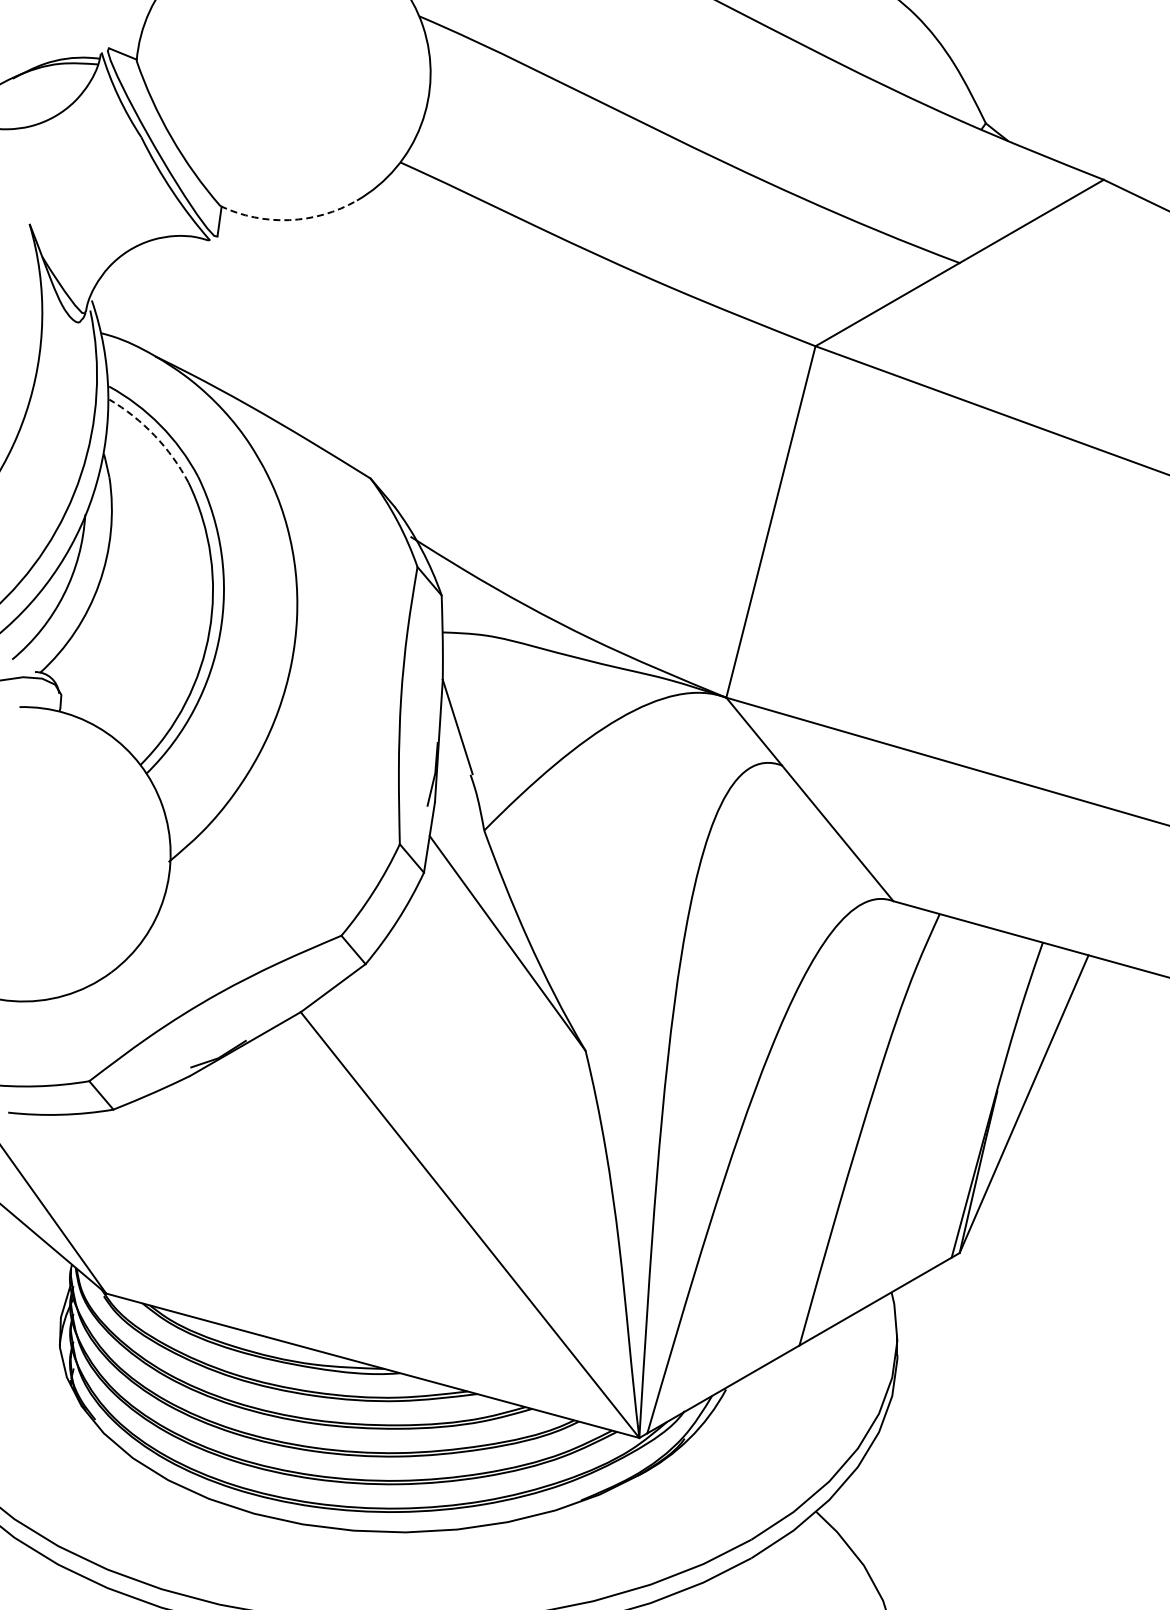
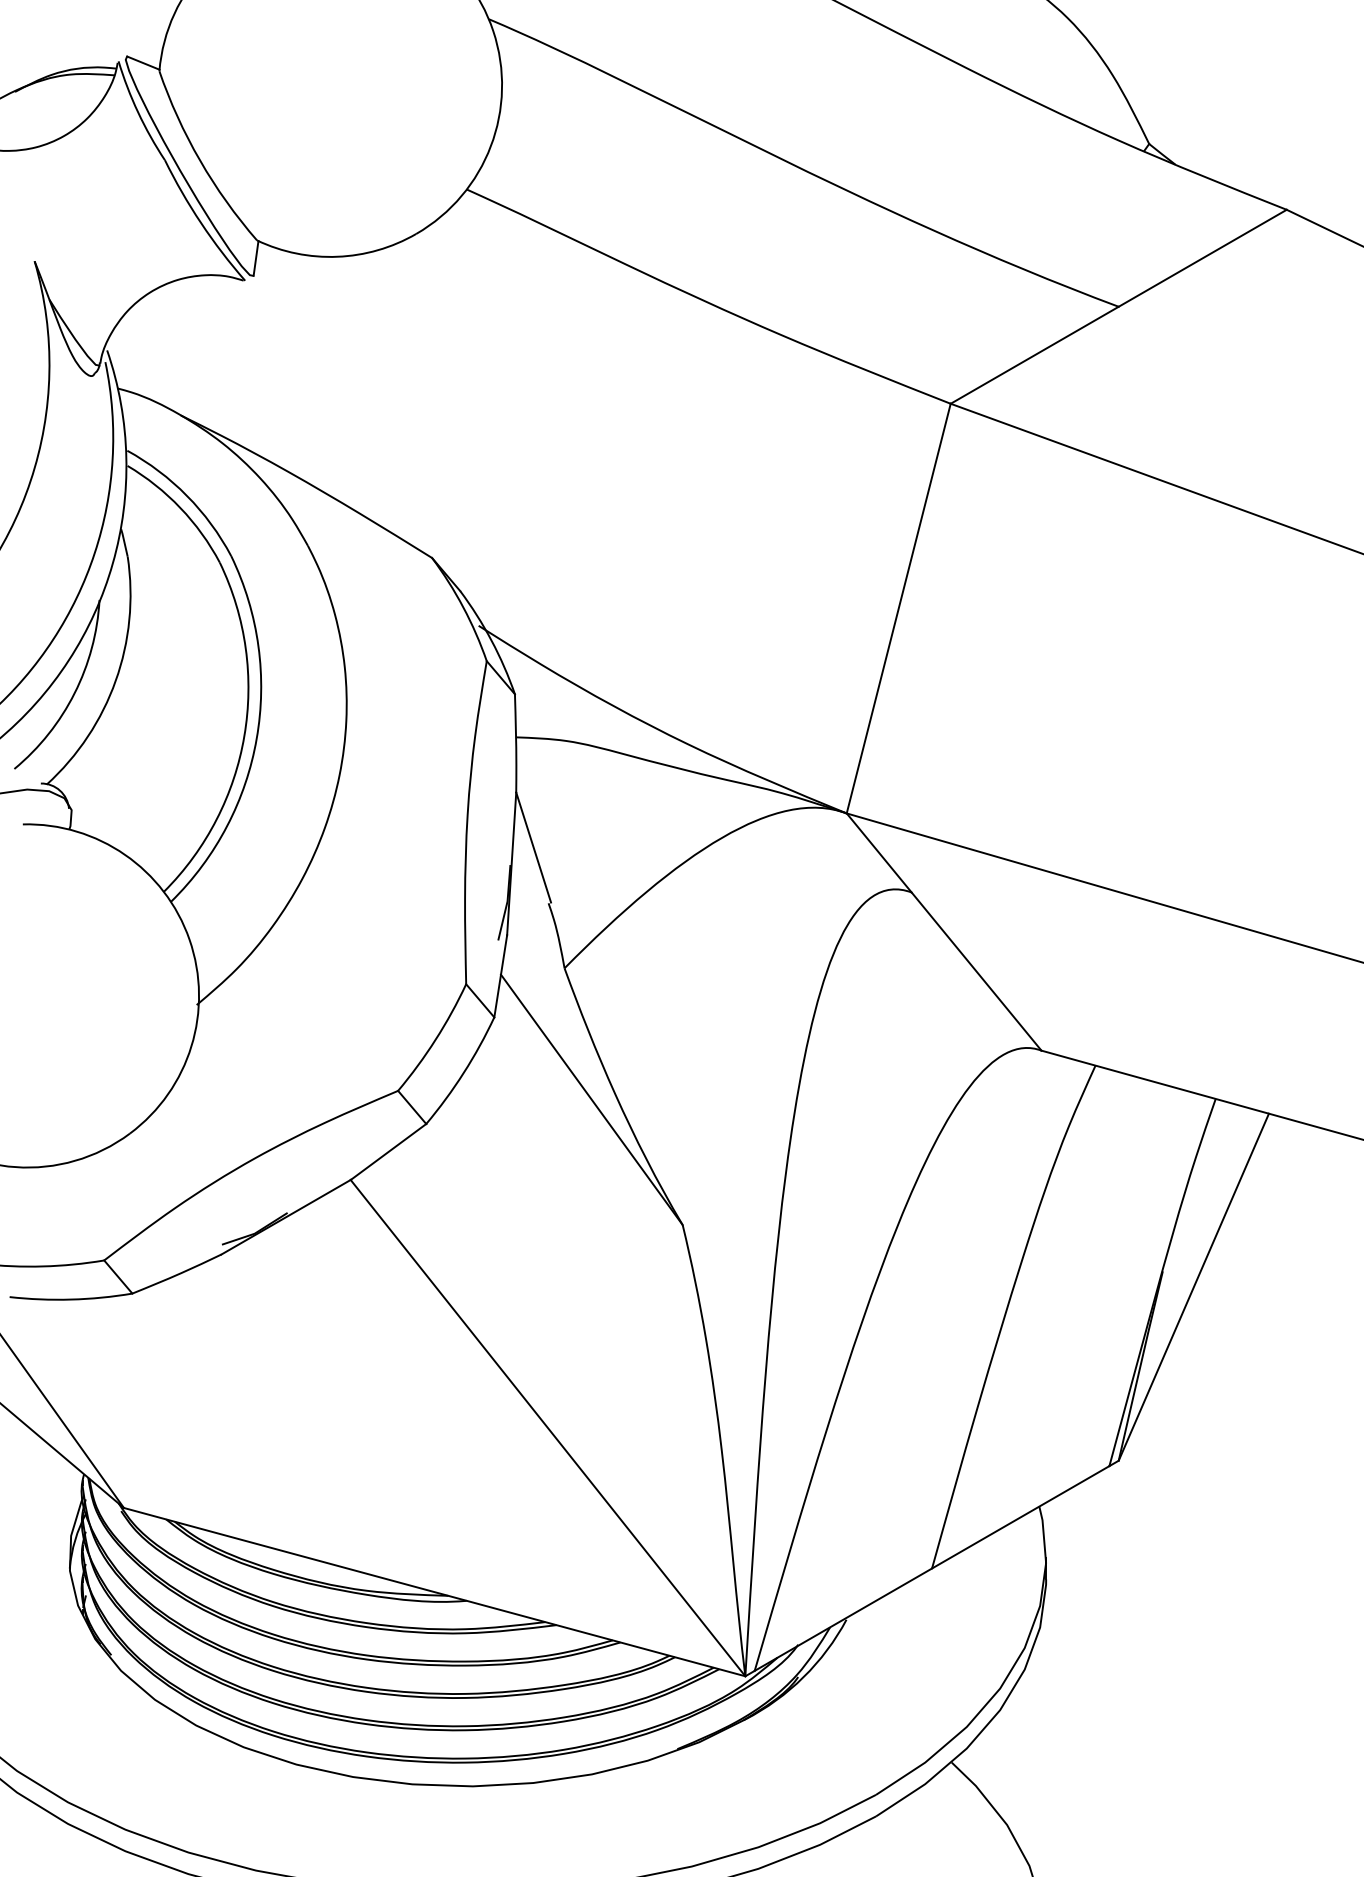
arc: (289, 220) -> (337, 257), dashed -> solid
arc: (154, 435) -> (180, 507), dashed -> solid

